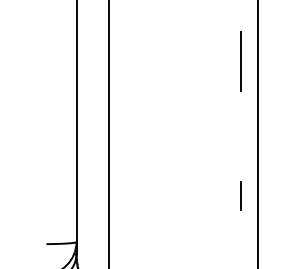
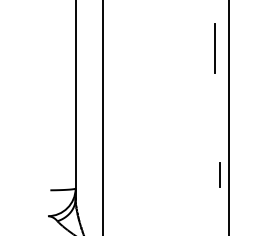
line: (241, 61) -> (214, 48), moved
line: (241, 195) -> (219, 174), moved

